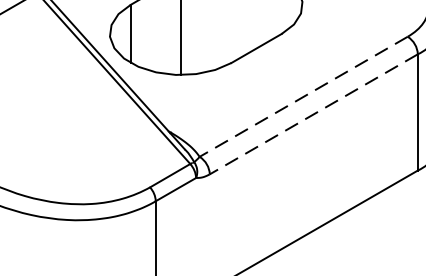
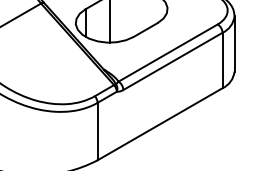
line: (302, 97) -> (167, 53), dashed -> solid
line: (312, 114) -> (172, 61), dashed -> solid

